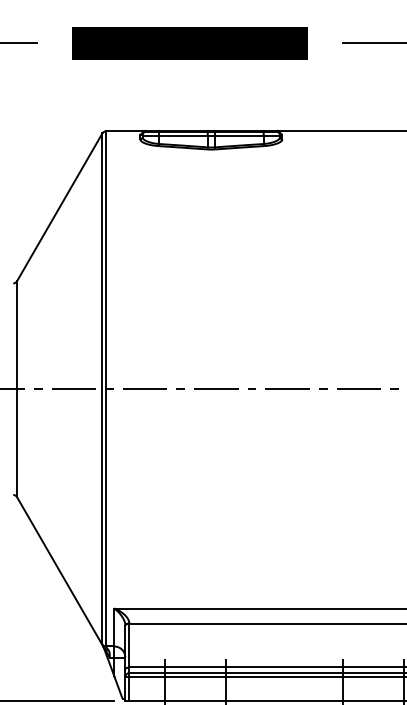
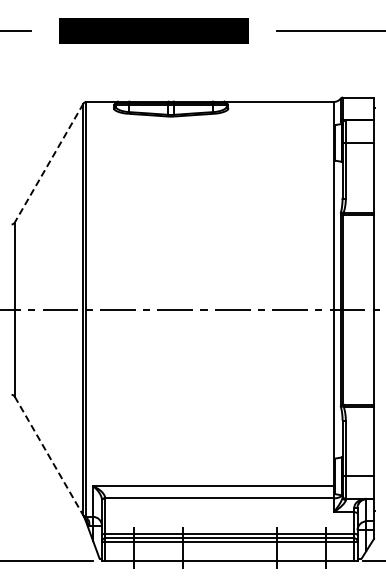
line: (60, 207) -> (49, 163), solid -> dashed
line: (60, 571) -> (49, 456), solid -> dashed

